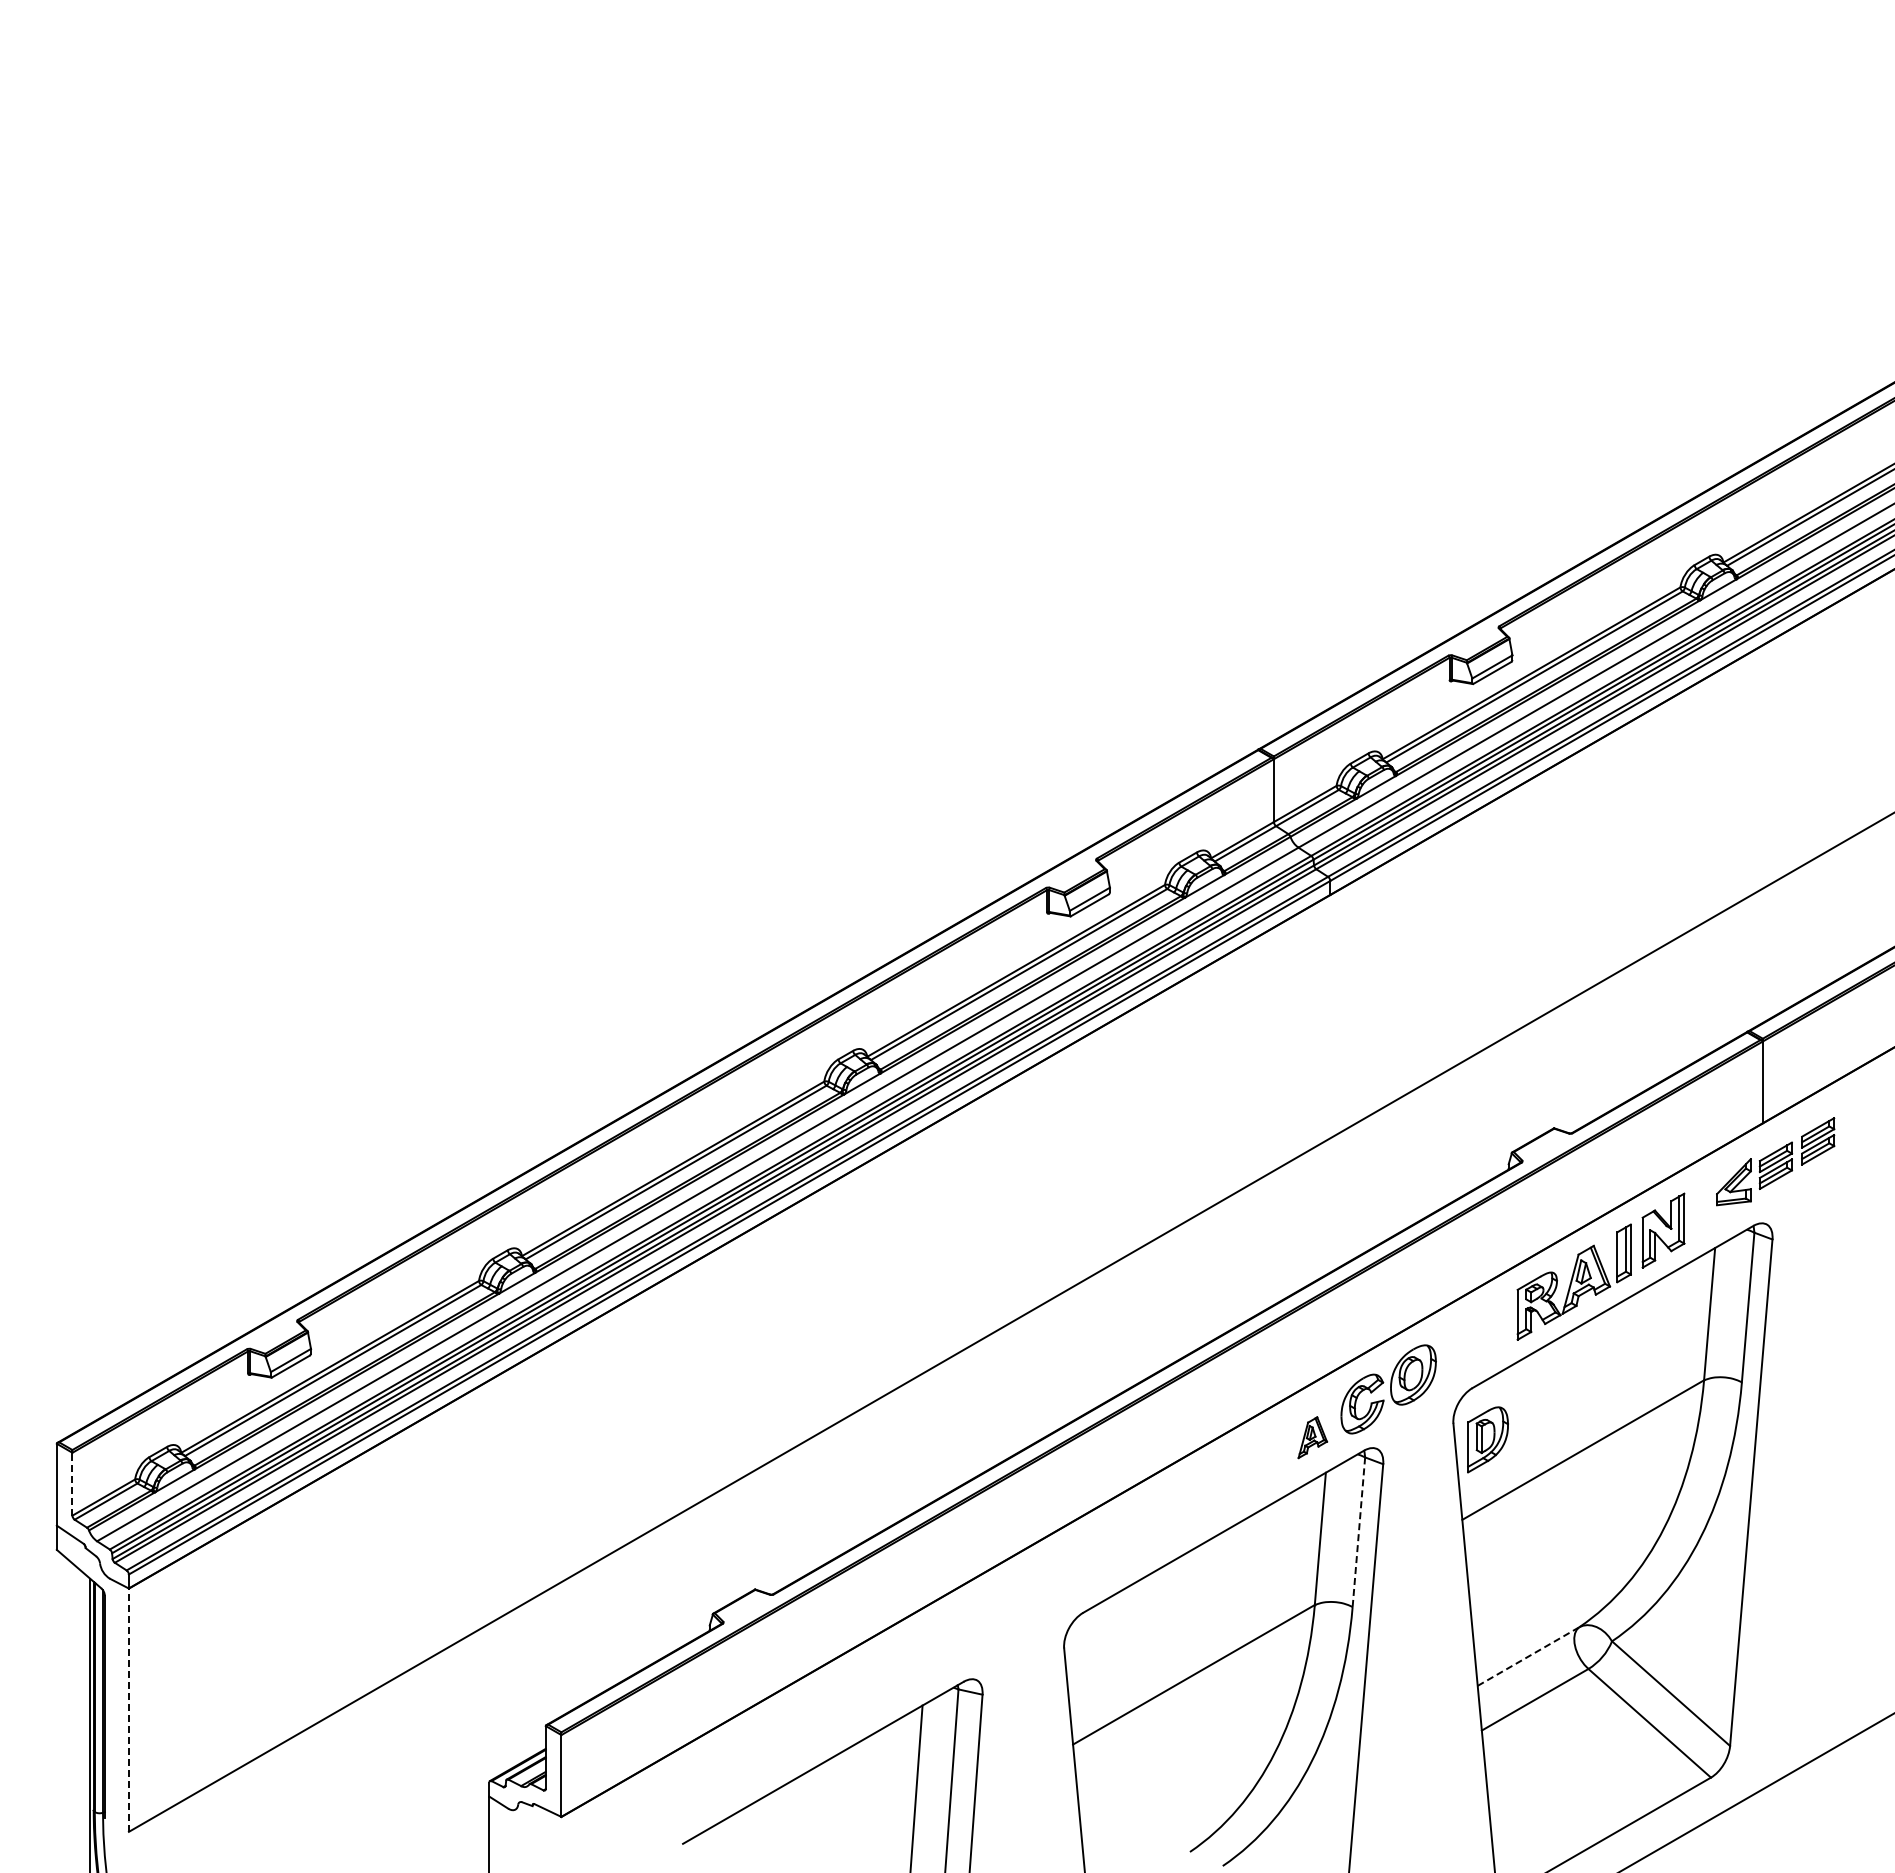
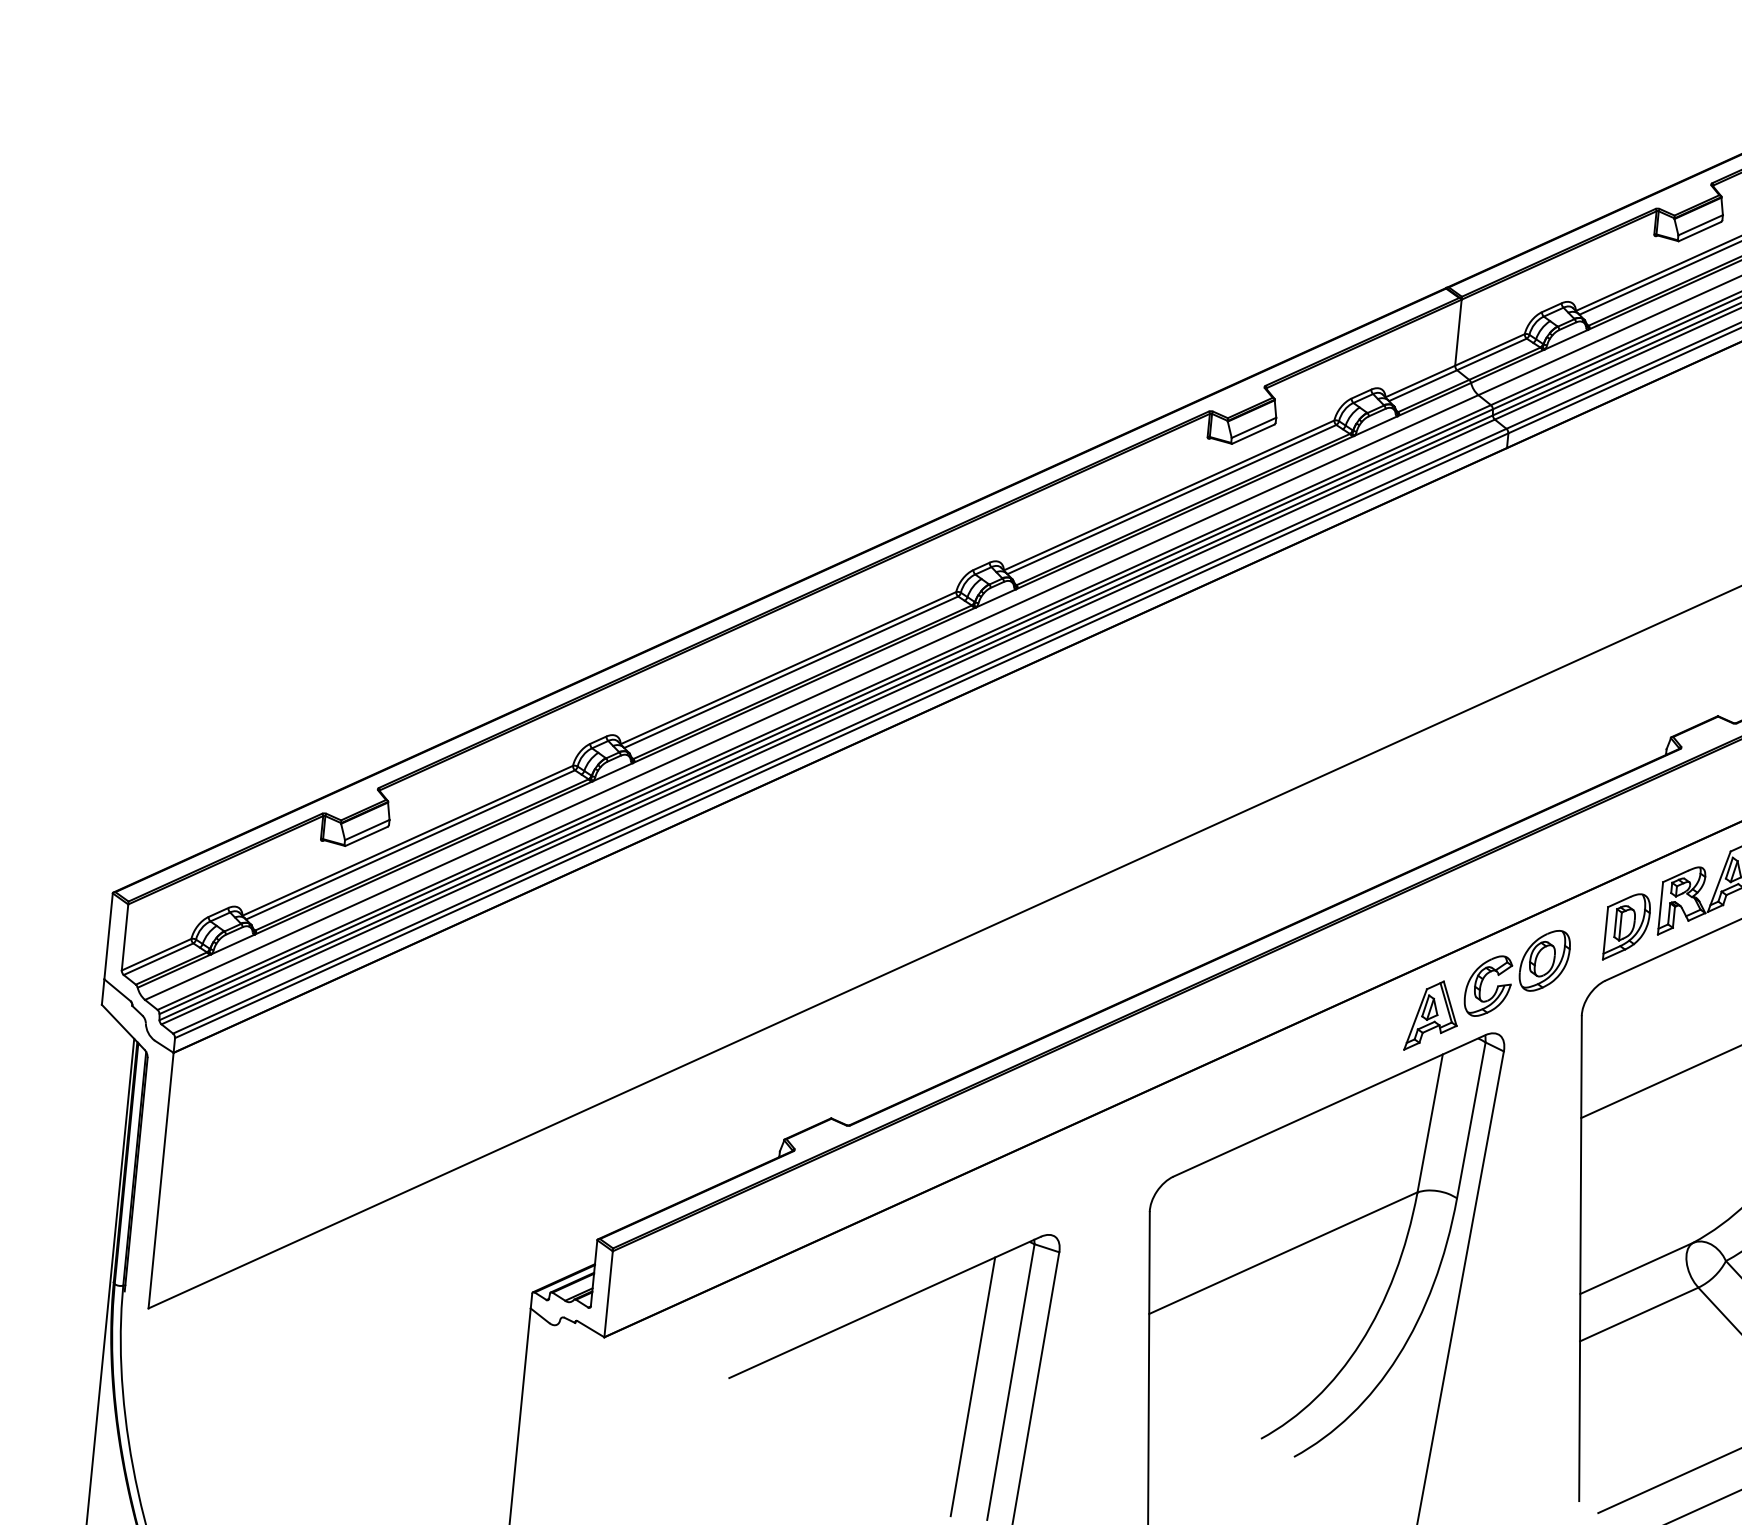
part: (1312, 1437) -> (1432, 1016), size x1.67
part: (1487, 1439) -> (1626, 926), moved
line: (72, 1483) -> (125, 936), dashed -> solid
line: (1358, 1532) -> (1470, 1120), dashed -> solid
line: (1528, 1656) -> (1636, 1268), dashed -> solid
line: (128, 1710) -> (160, 1180), dashed -> solid

